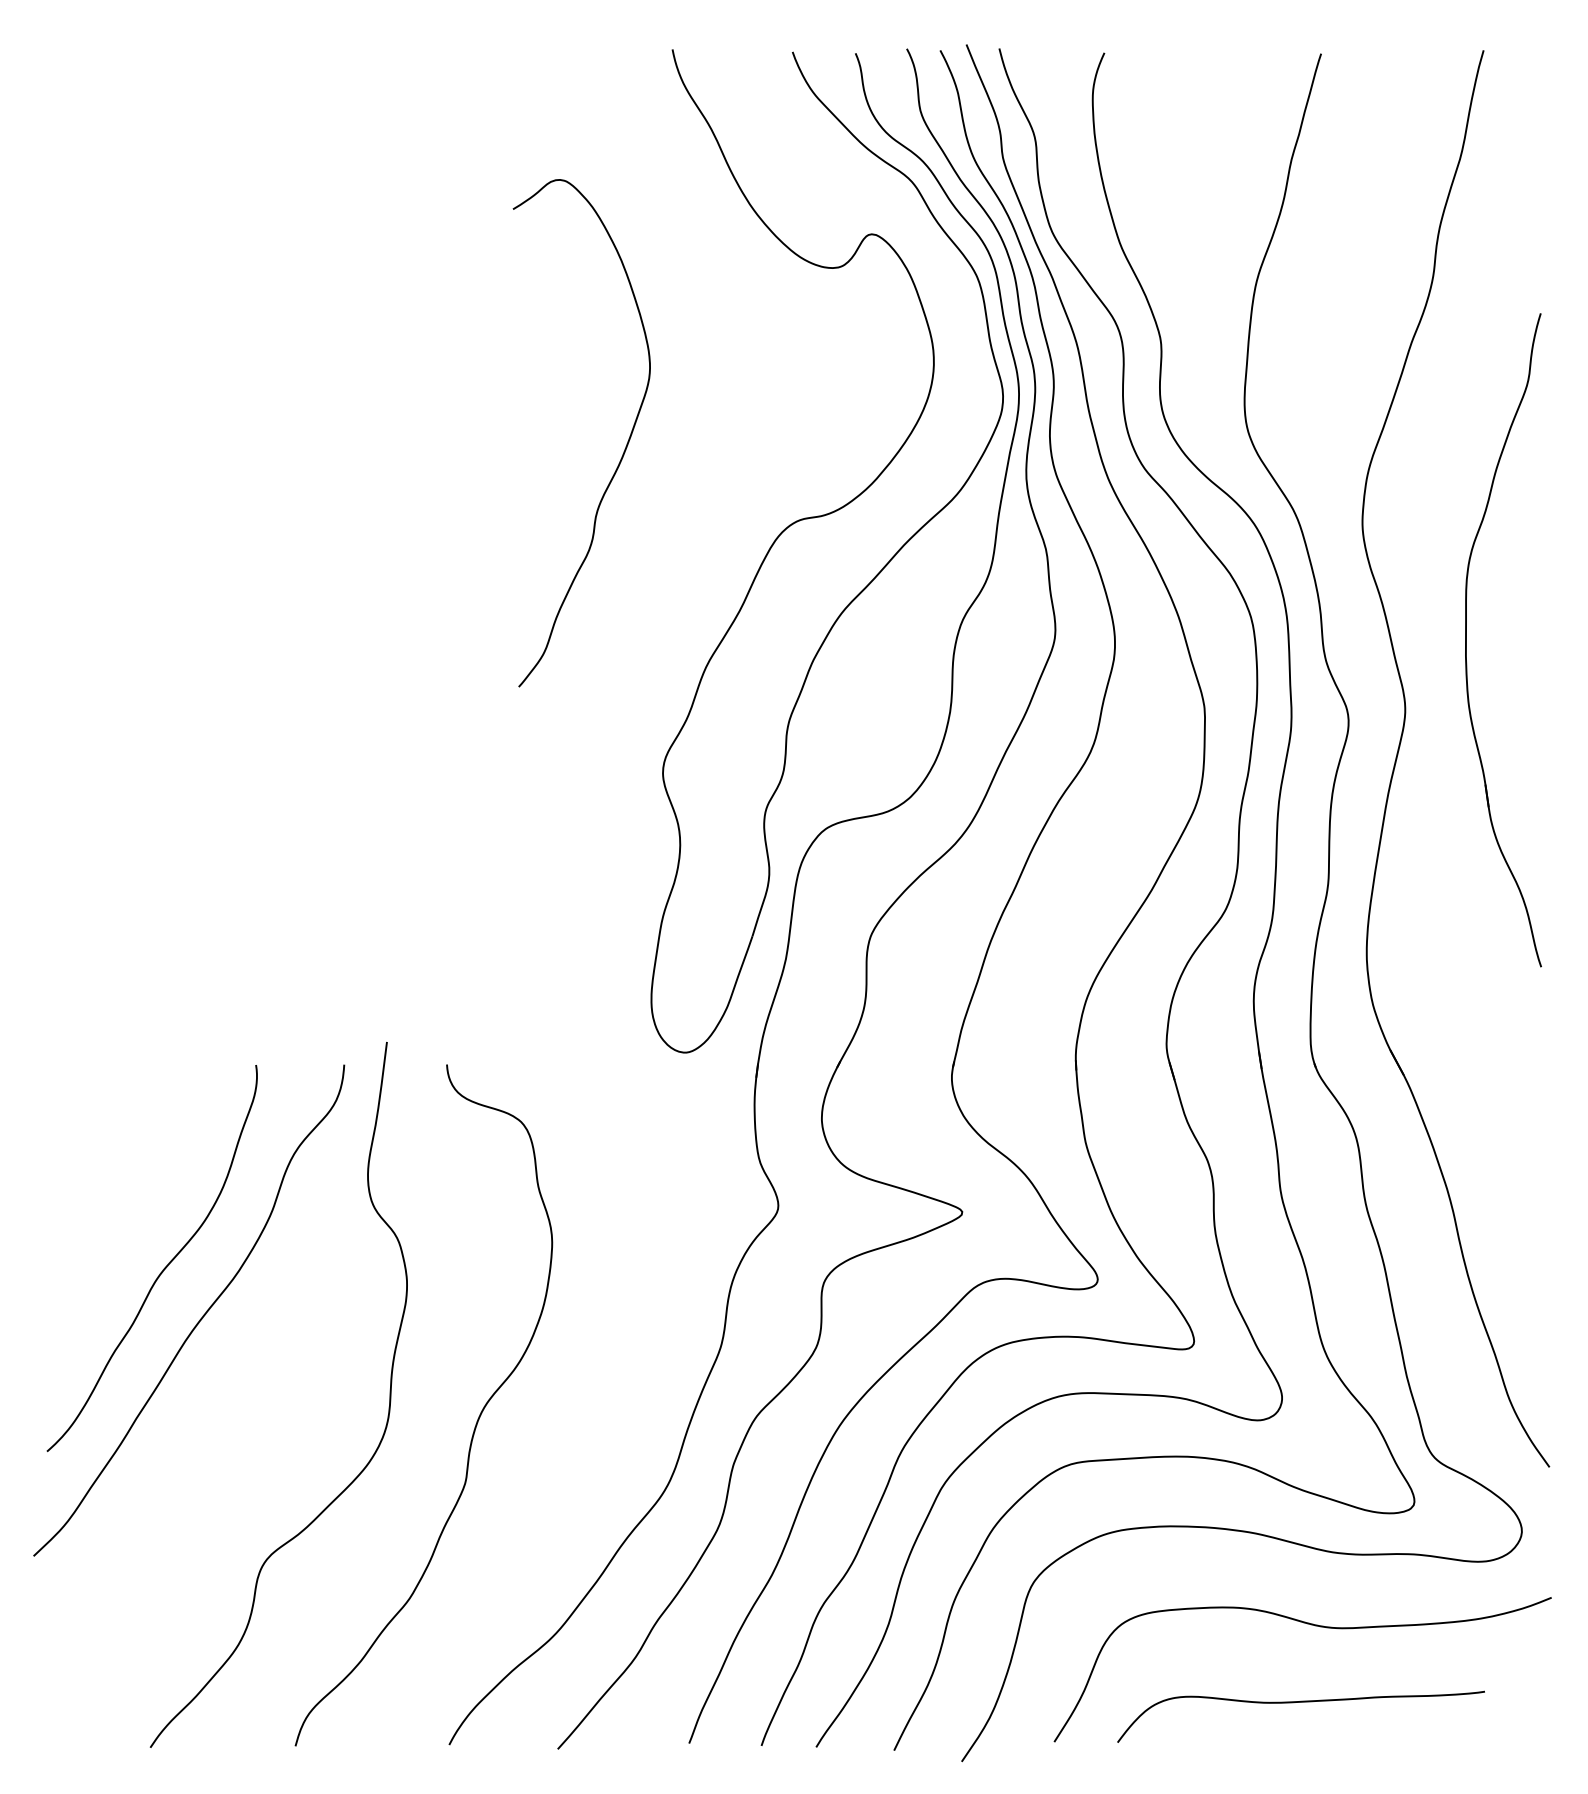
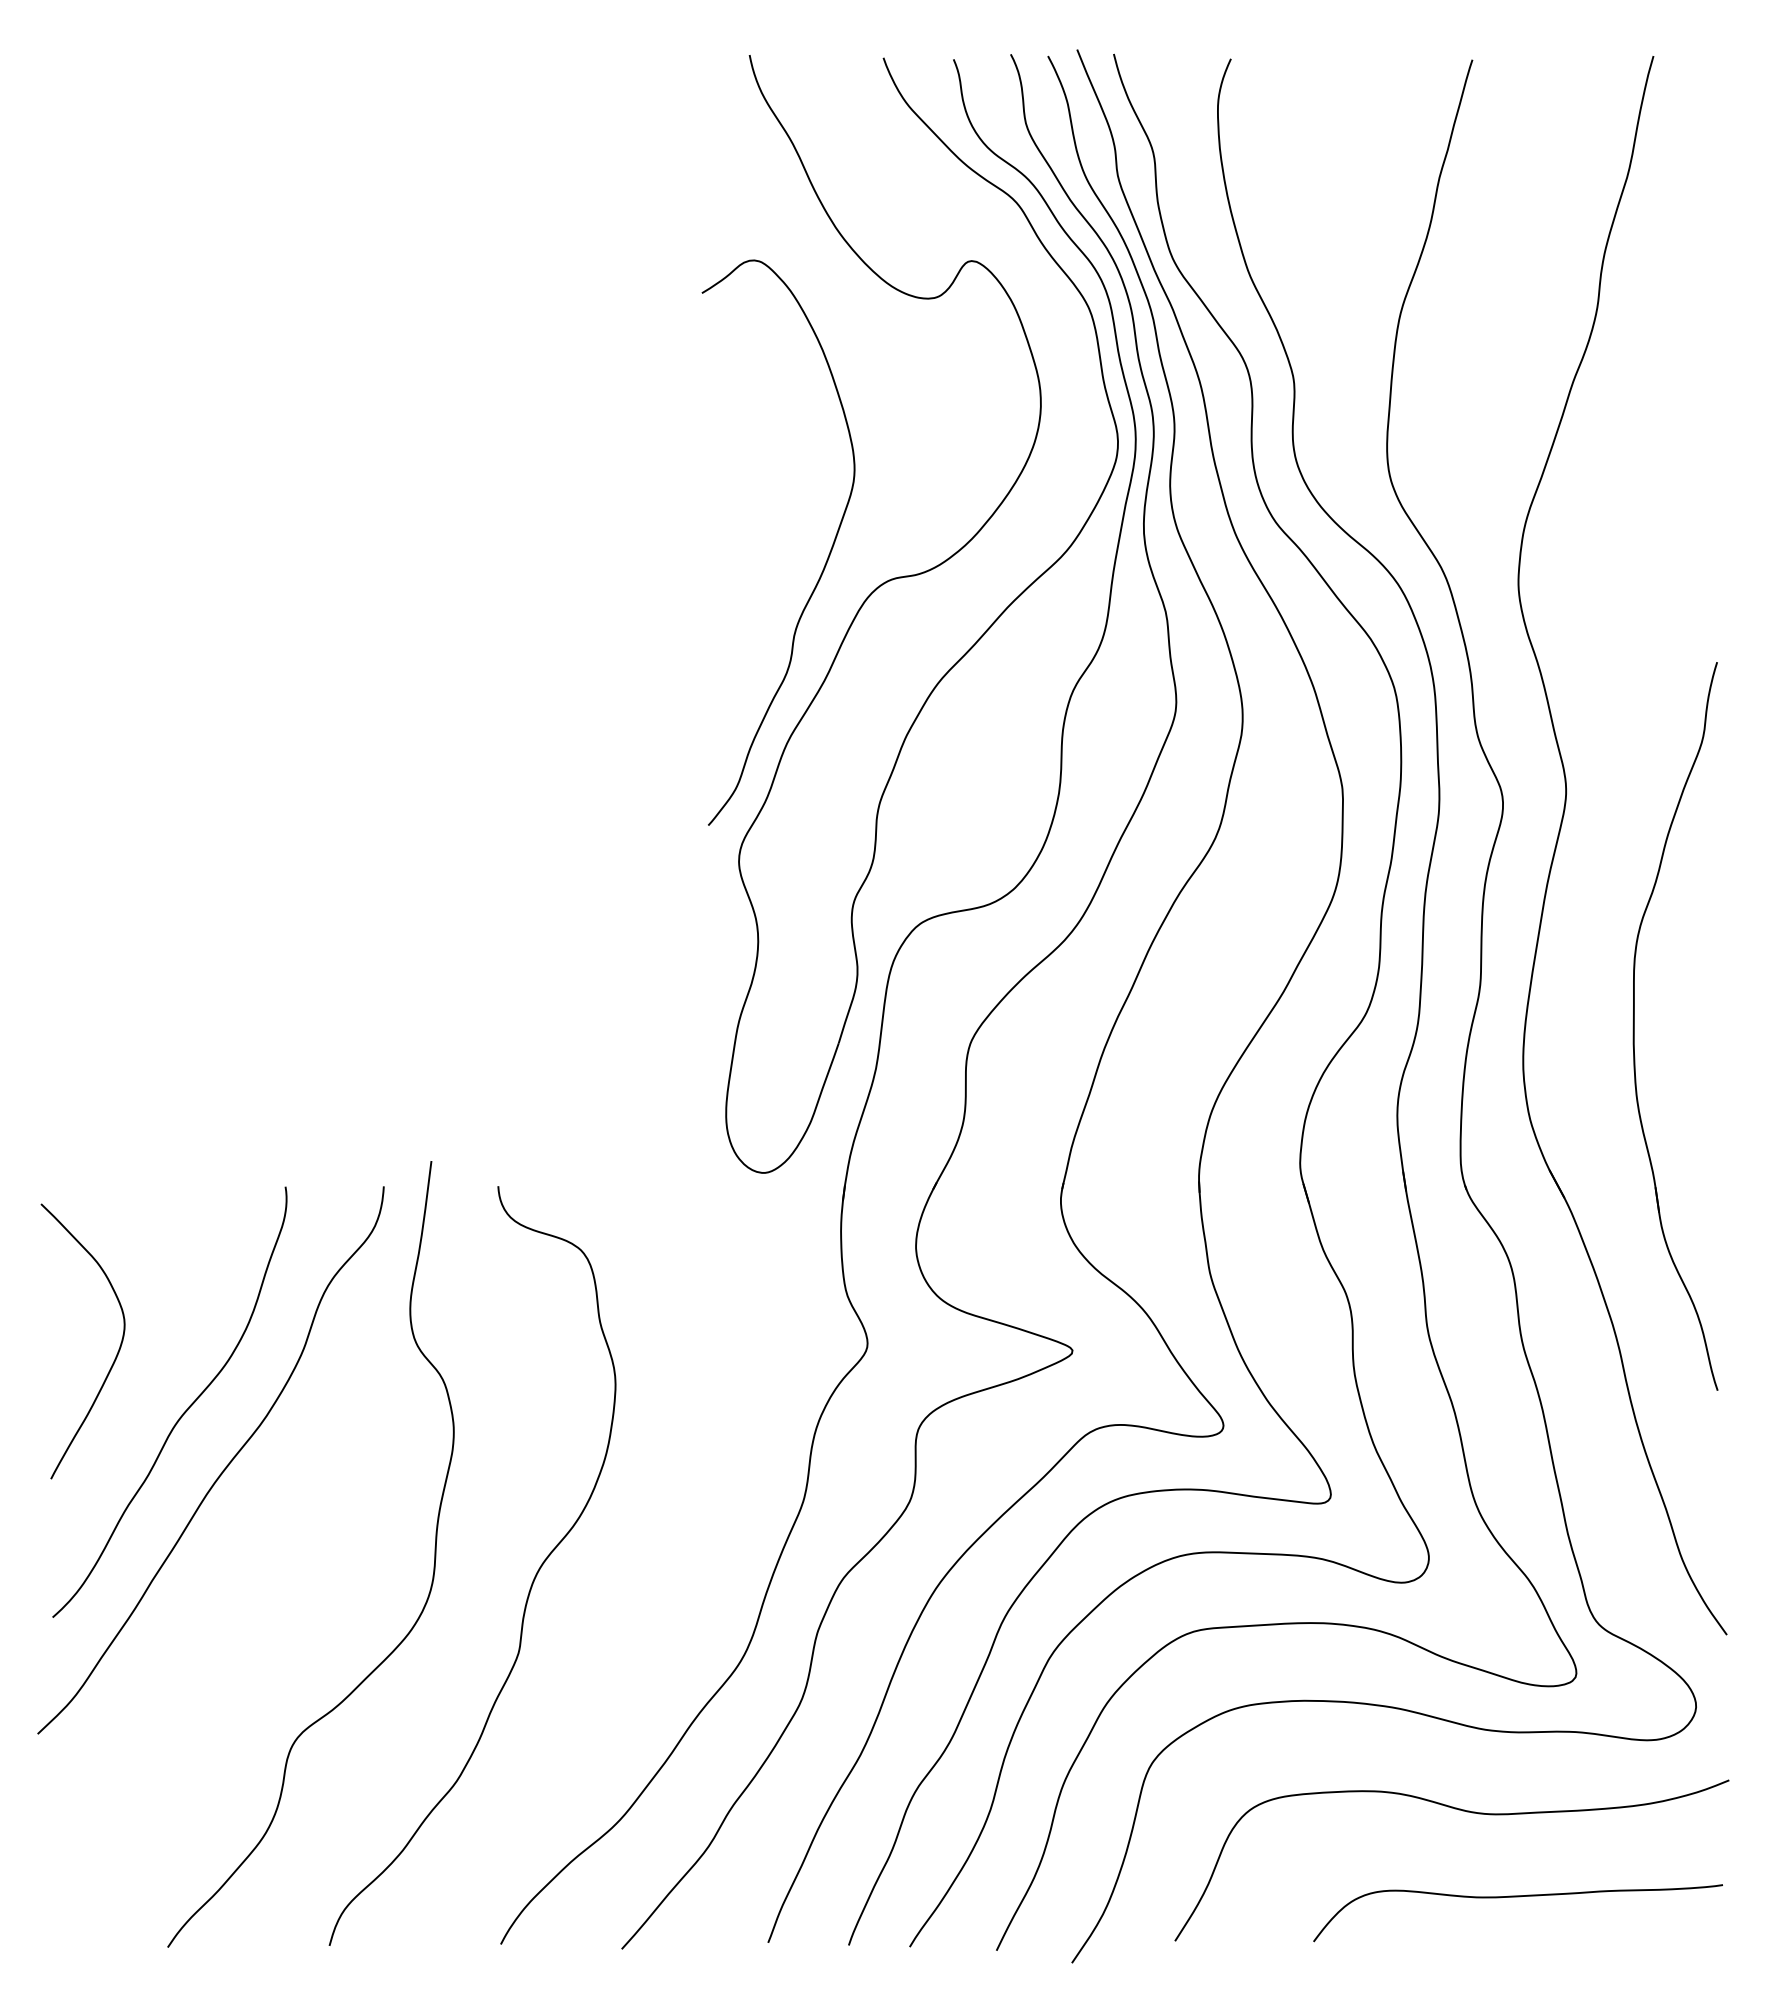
curve: (624, 448) -> (826, 559), moved
part: (1466, 640) -> (1634, 1026), moved
curve: (103, 1217) -> (115, 1356), added
curve: (1300, 1702) -> (1517, 1897), moved

